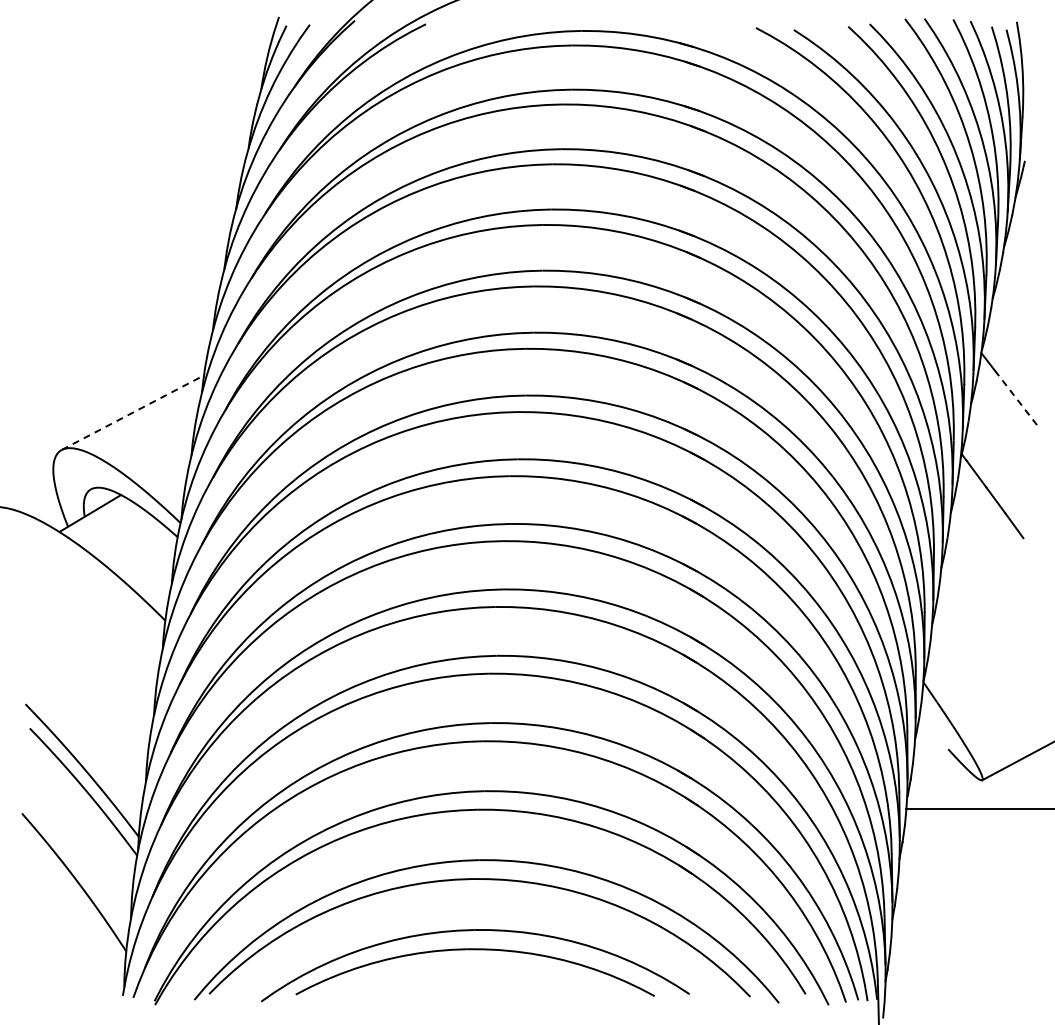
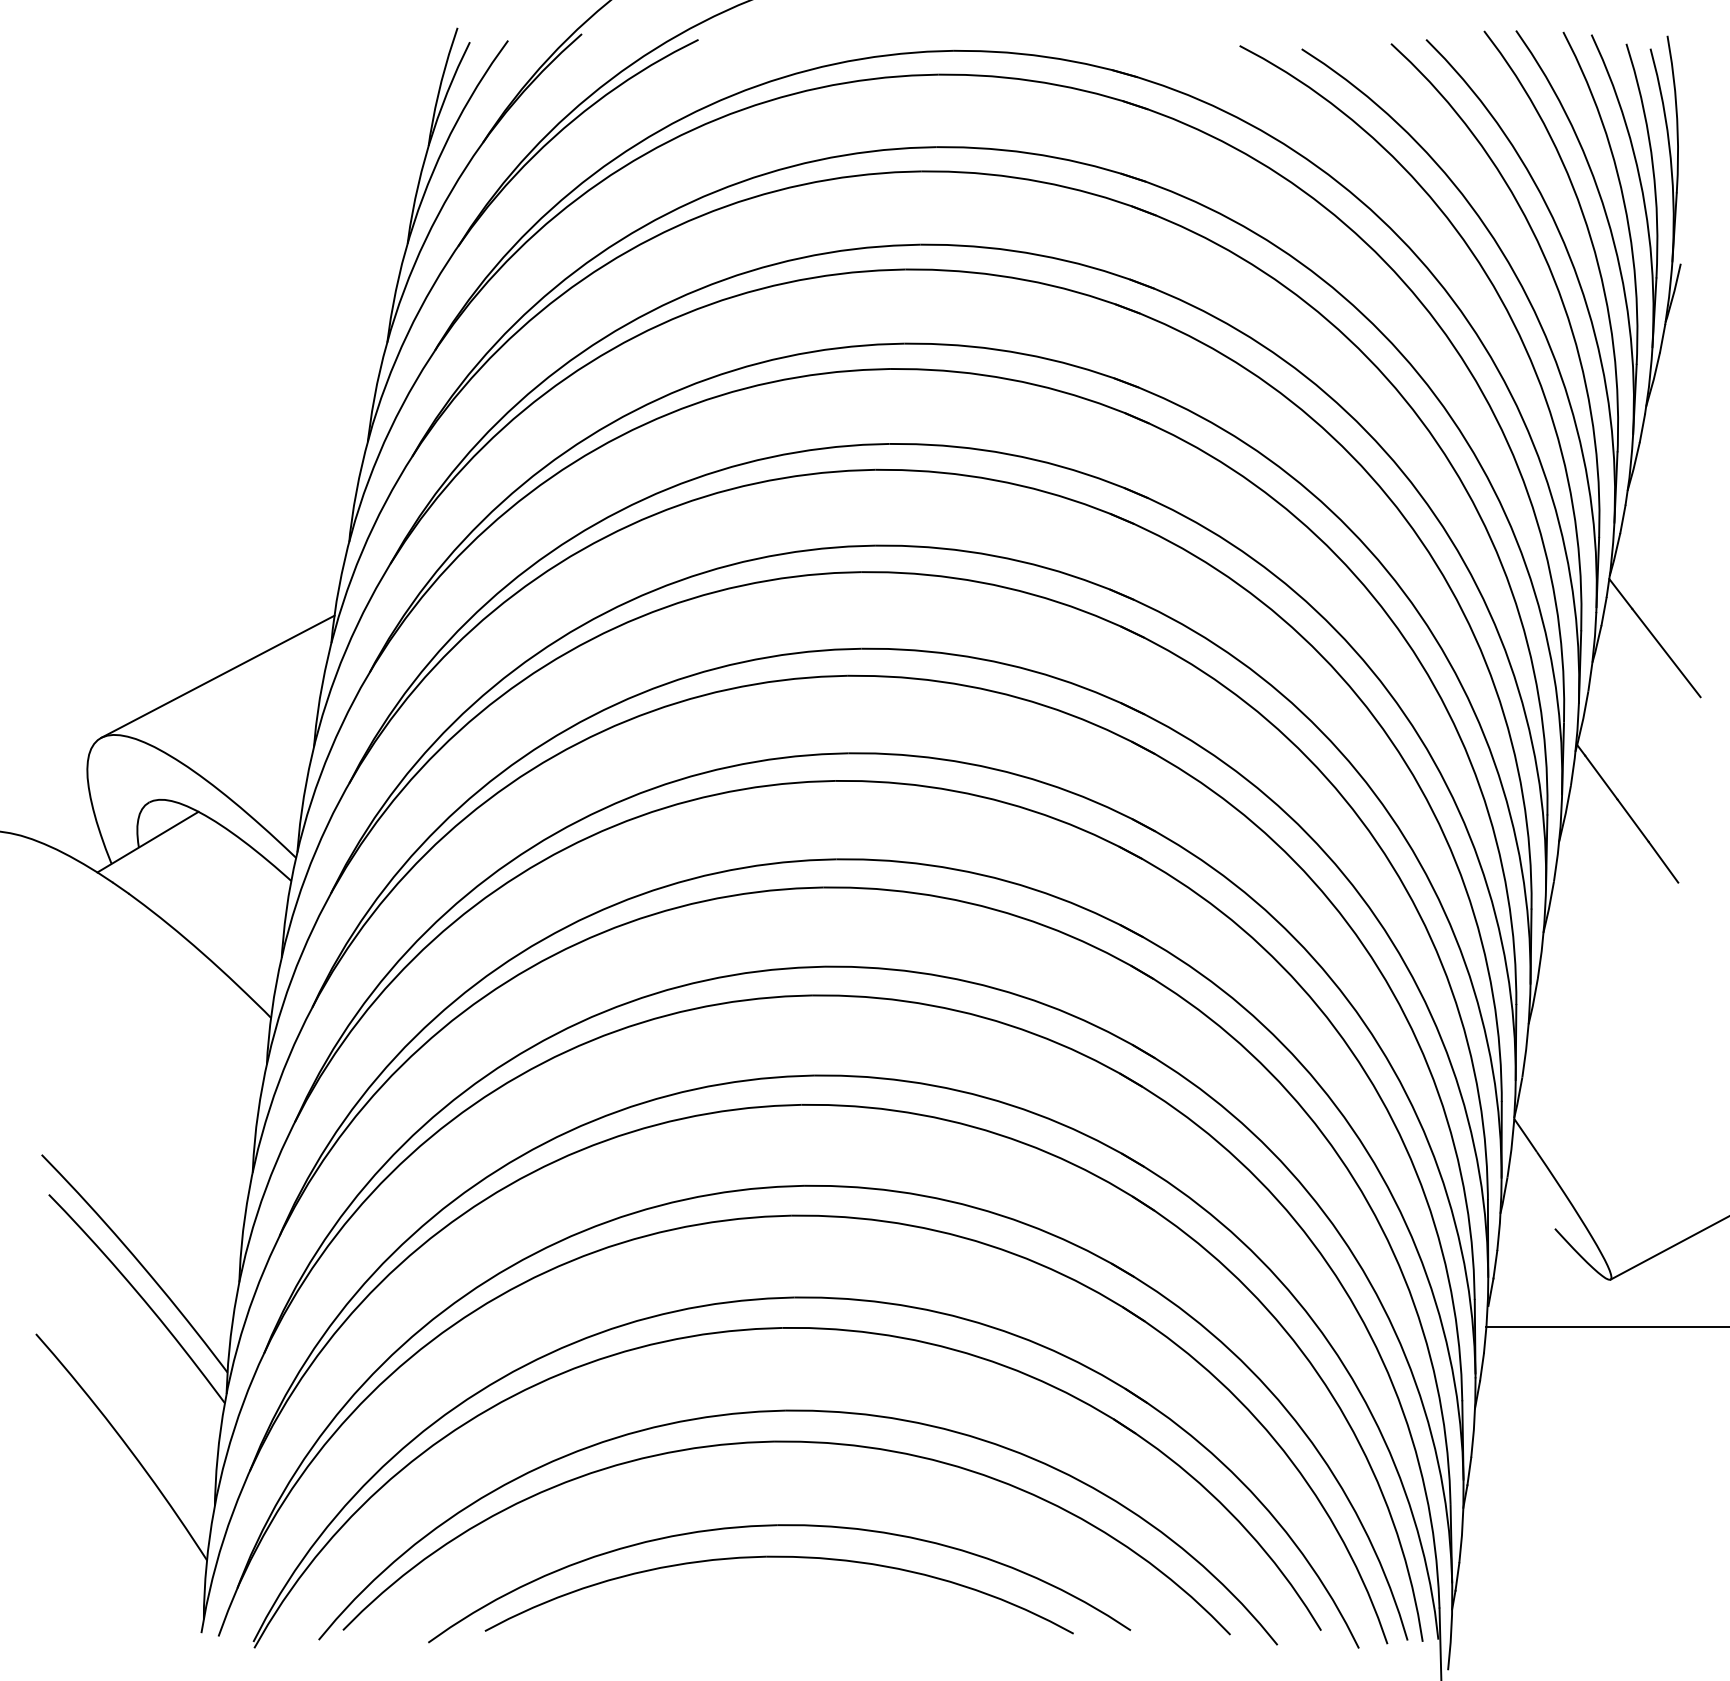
line: (1015, 397) -> (1665, 651), dashed -> solid
line: (133, 412) -> (218, 676), dashed -> solid

